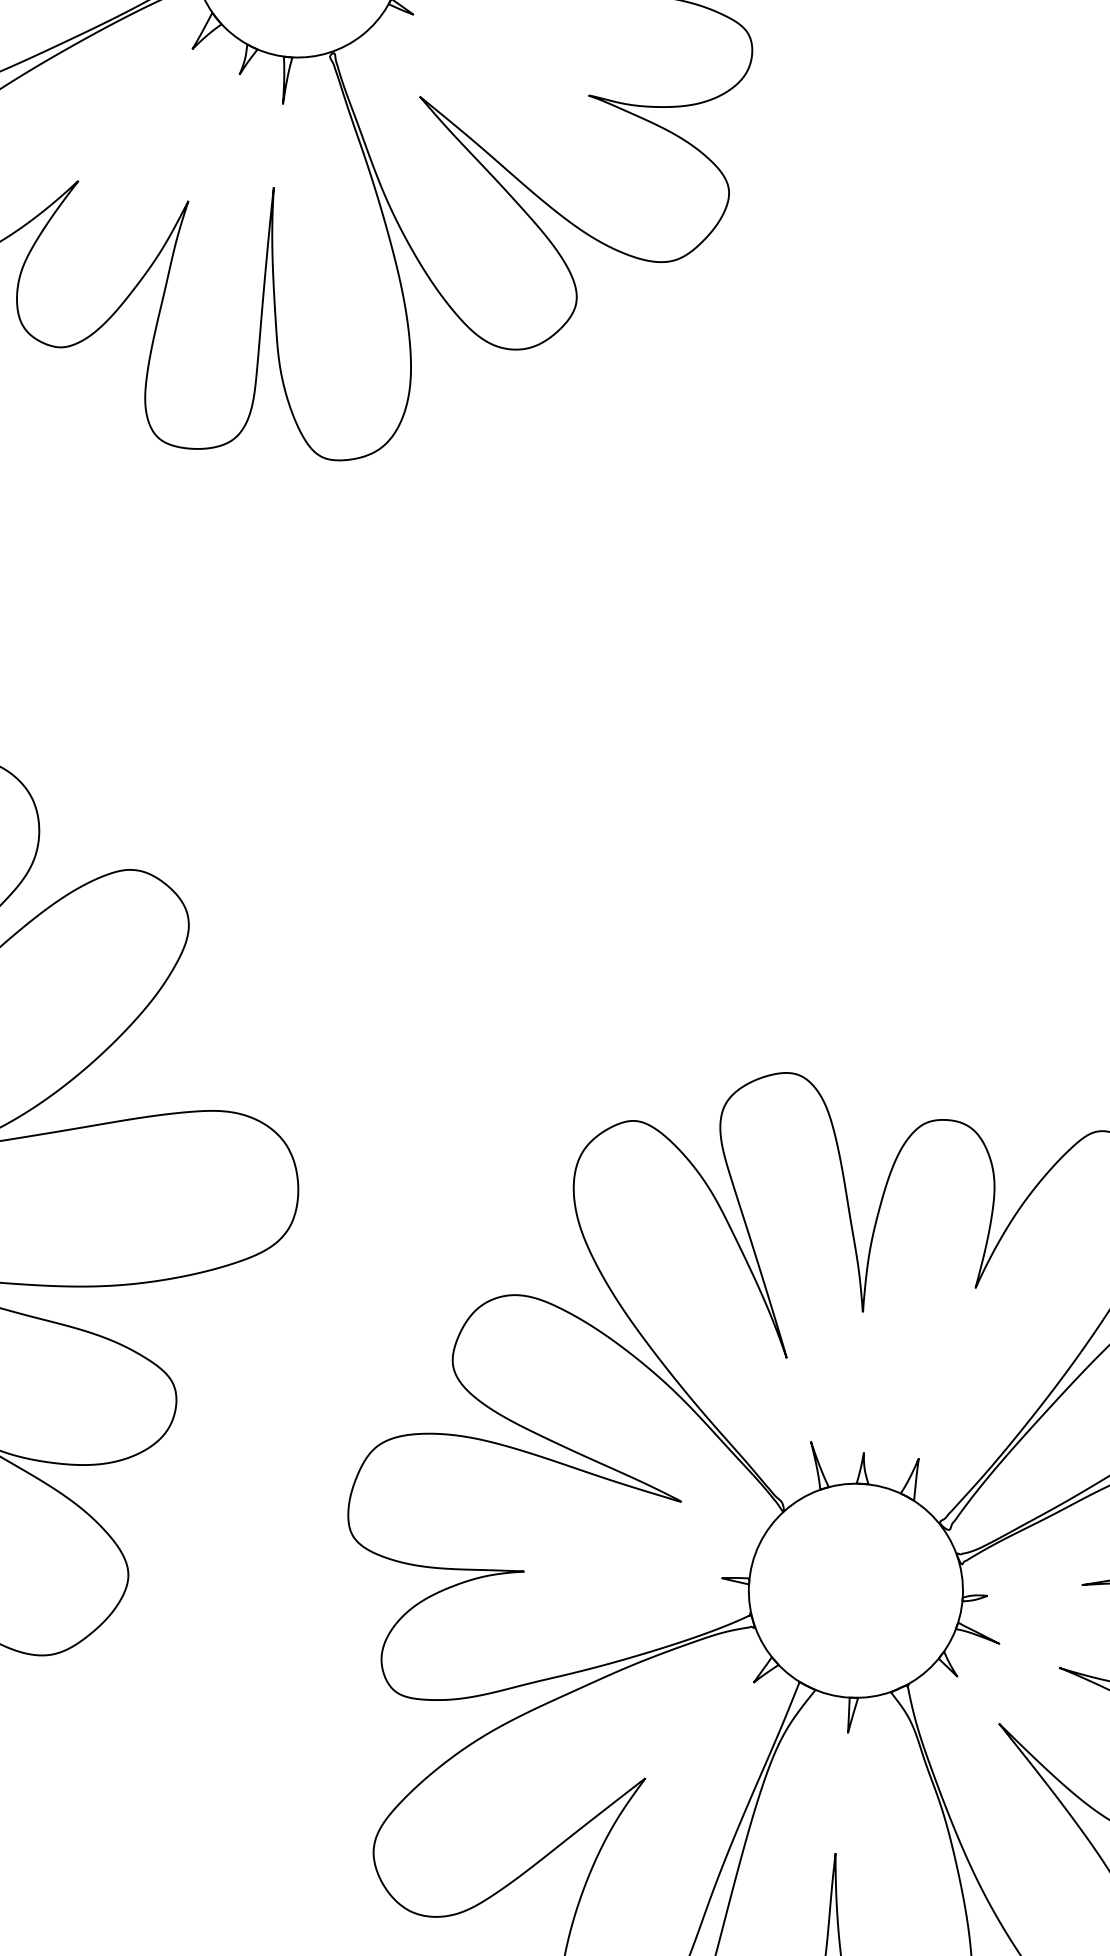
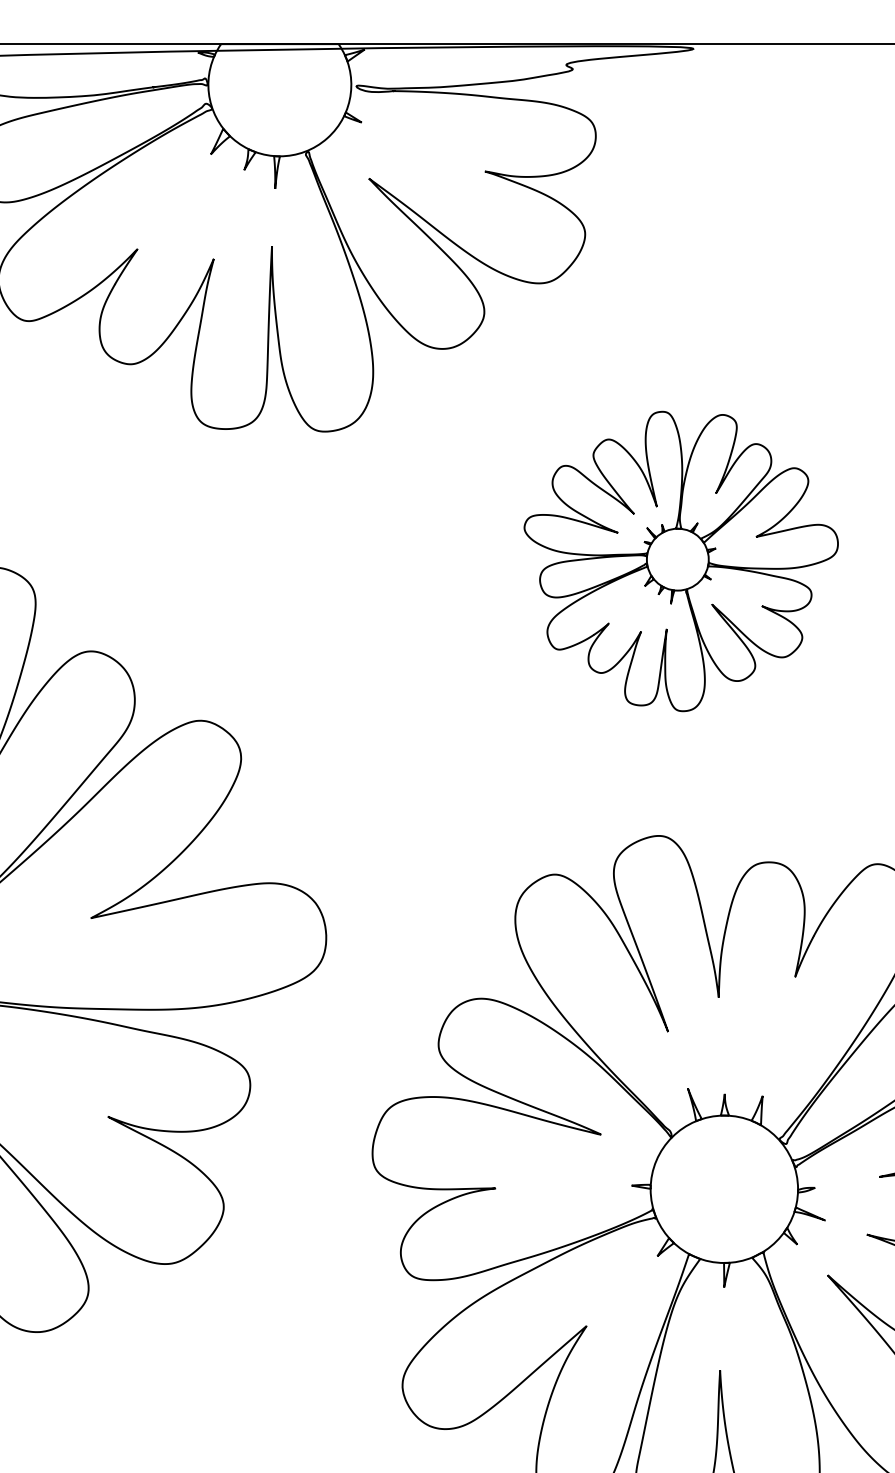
part: (841, 676) -> (680, 561), added

